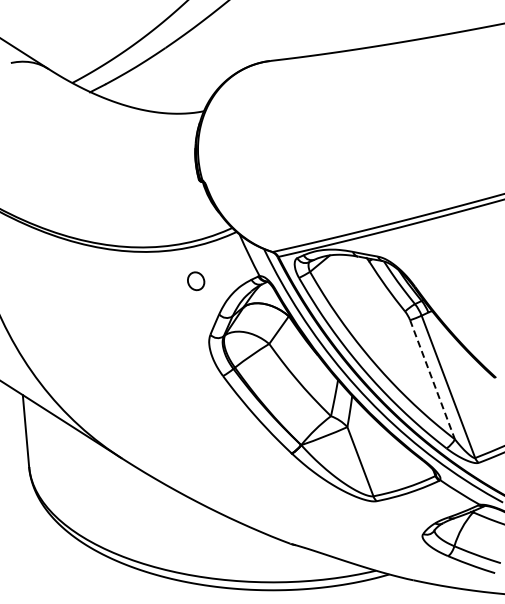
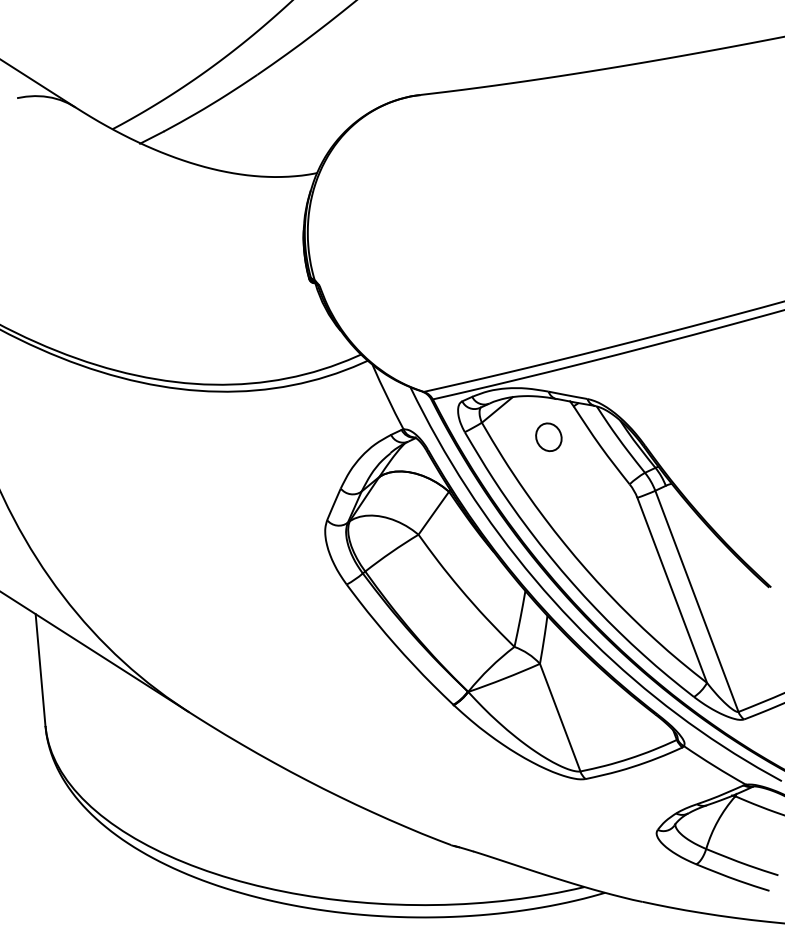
part: (196, 281) -> (549, 437), moved
line: (432, 379) -> (672, 589), dashed -> solid

